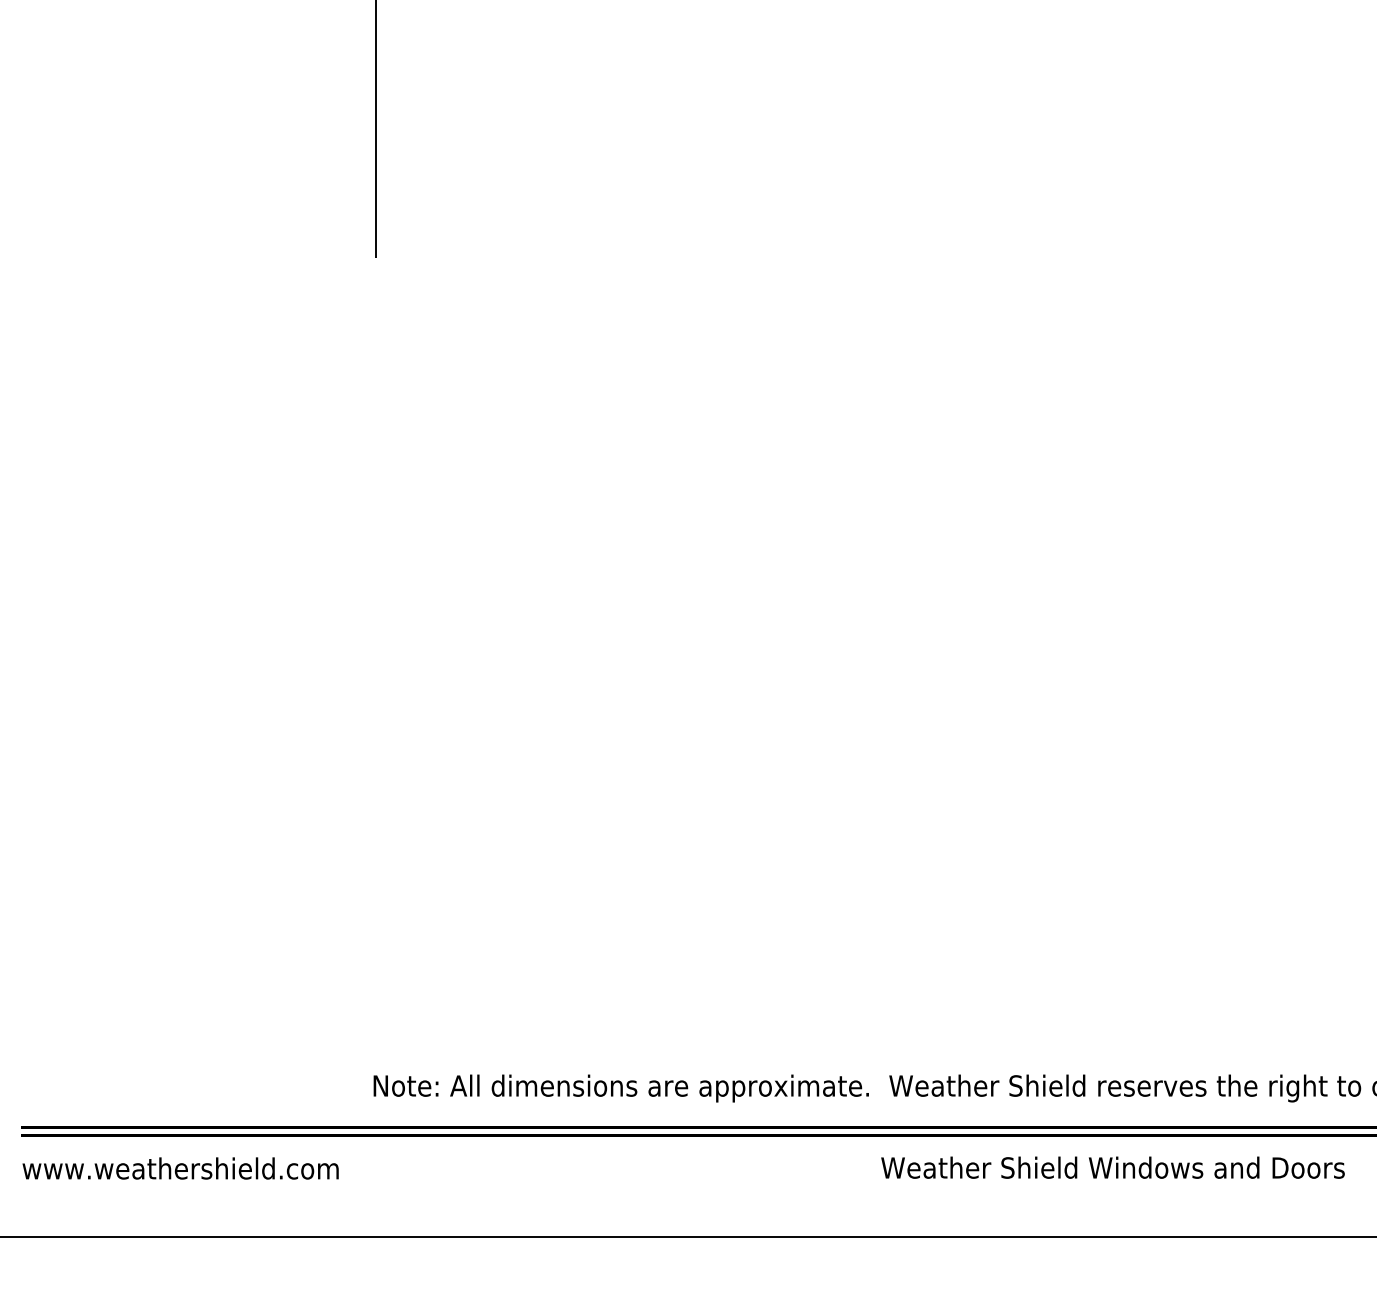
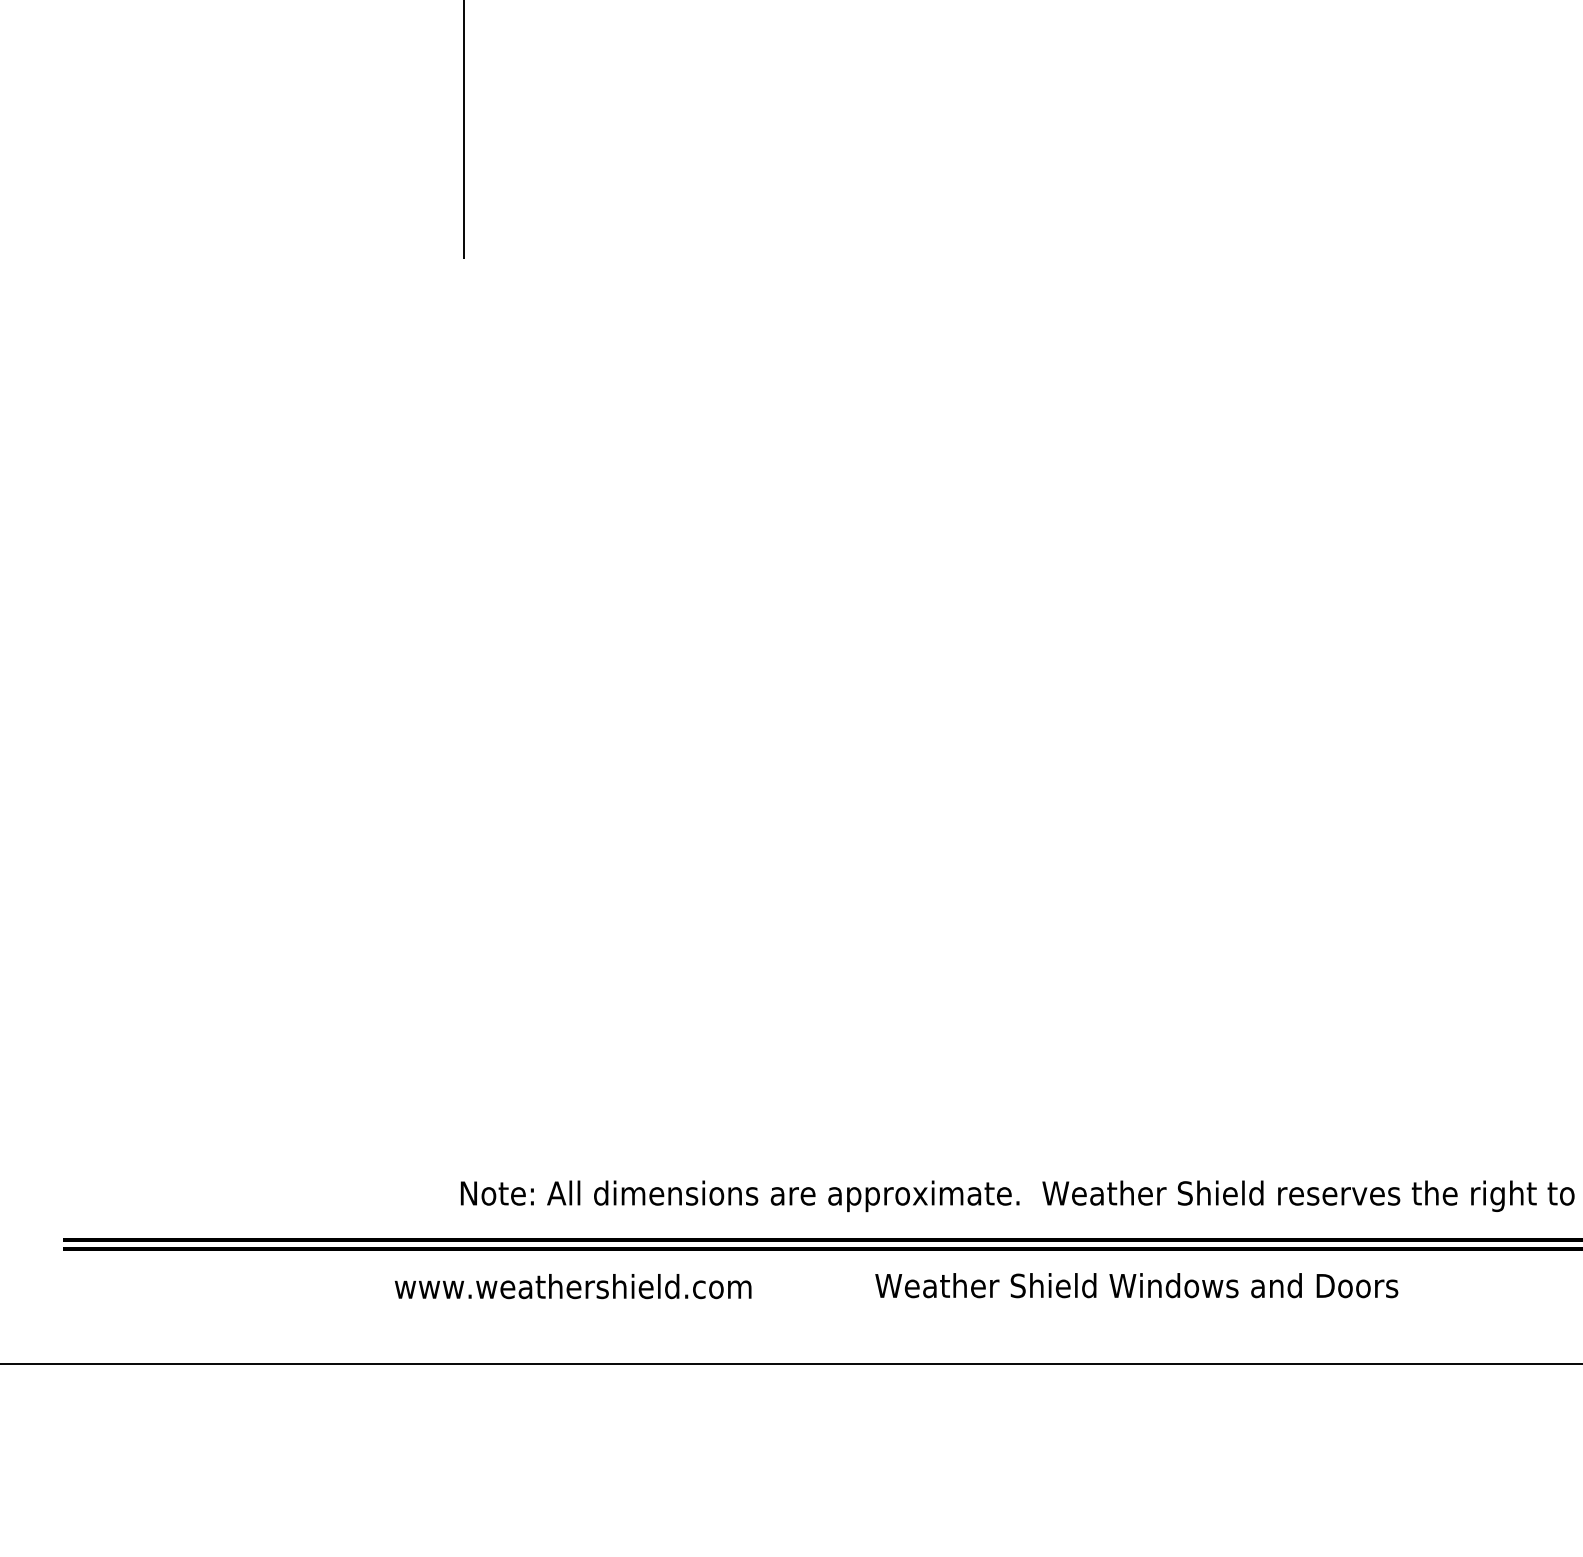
text: (1112, 1167) -> (1136, 1285), moved
text: (180, 1168) -> (572, 1286), moved

